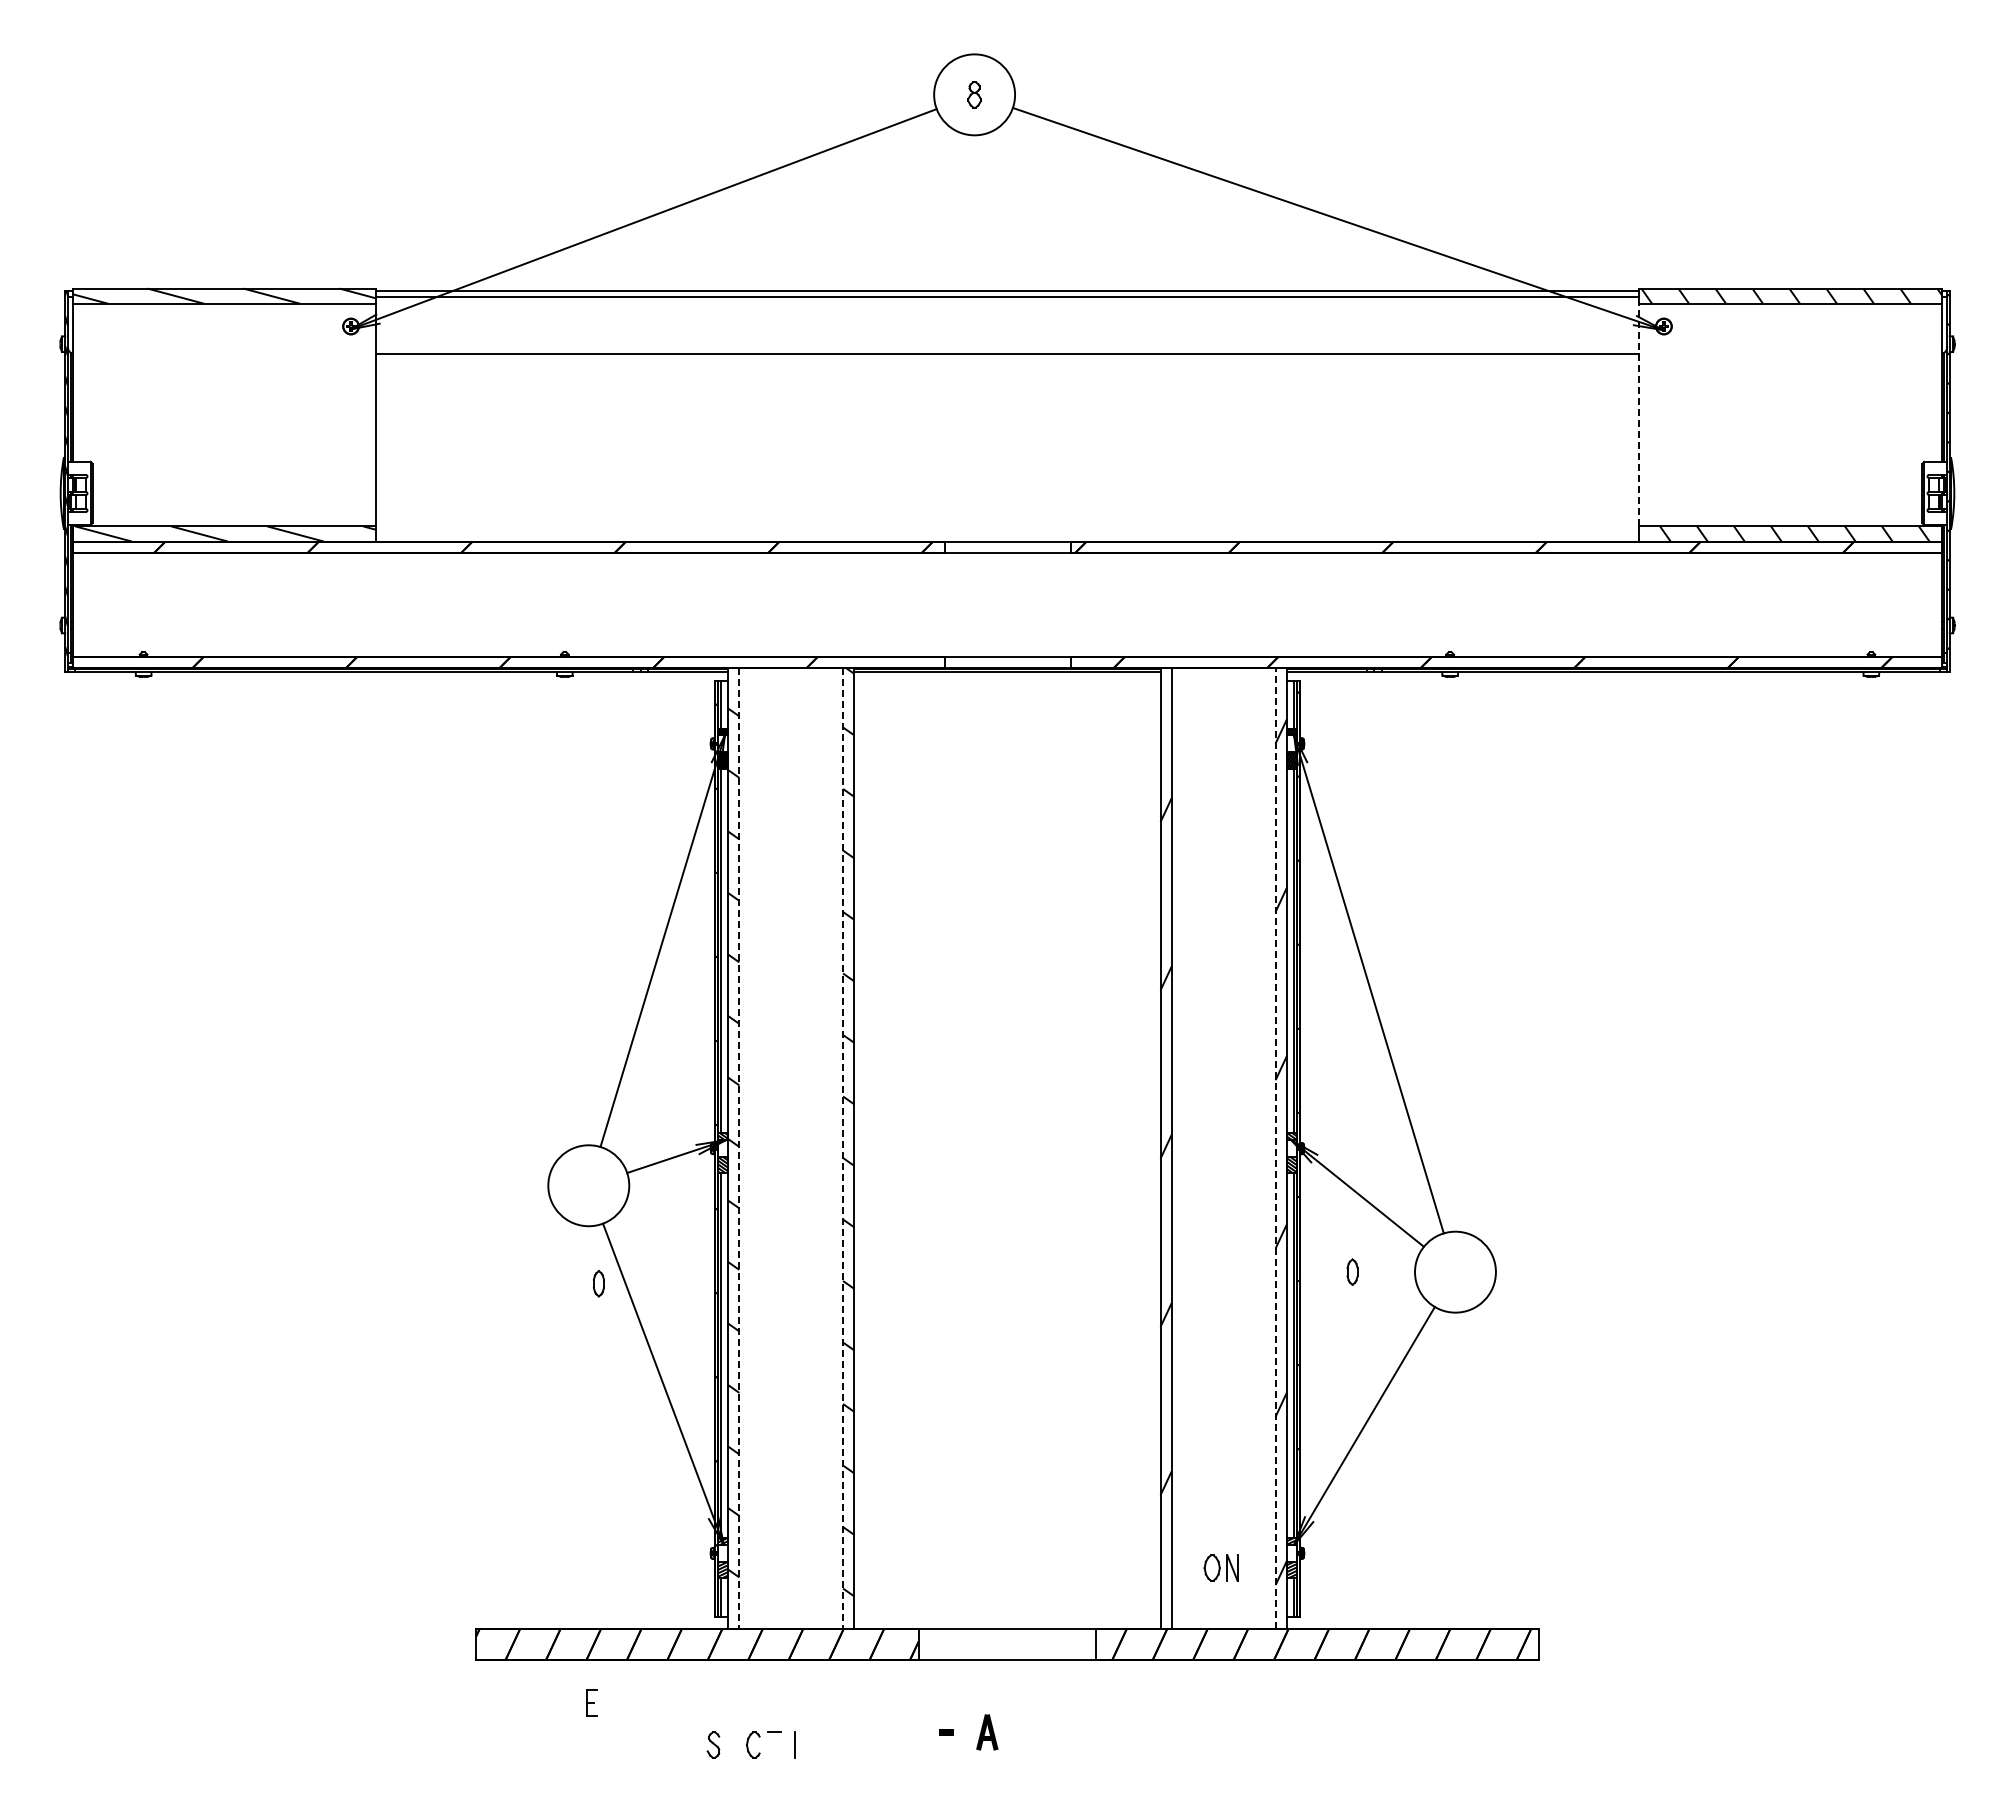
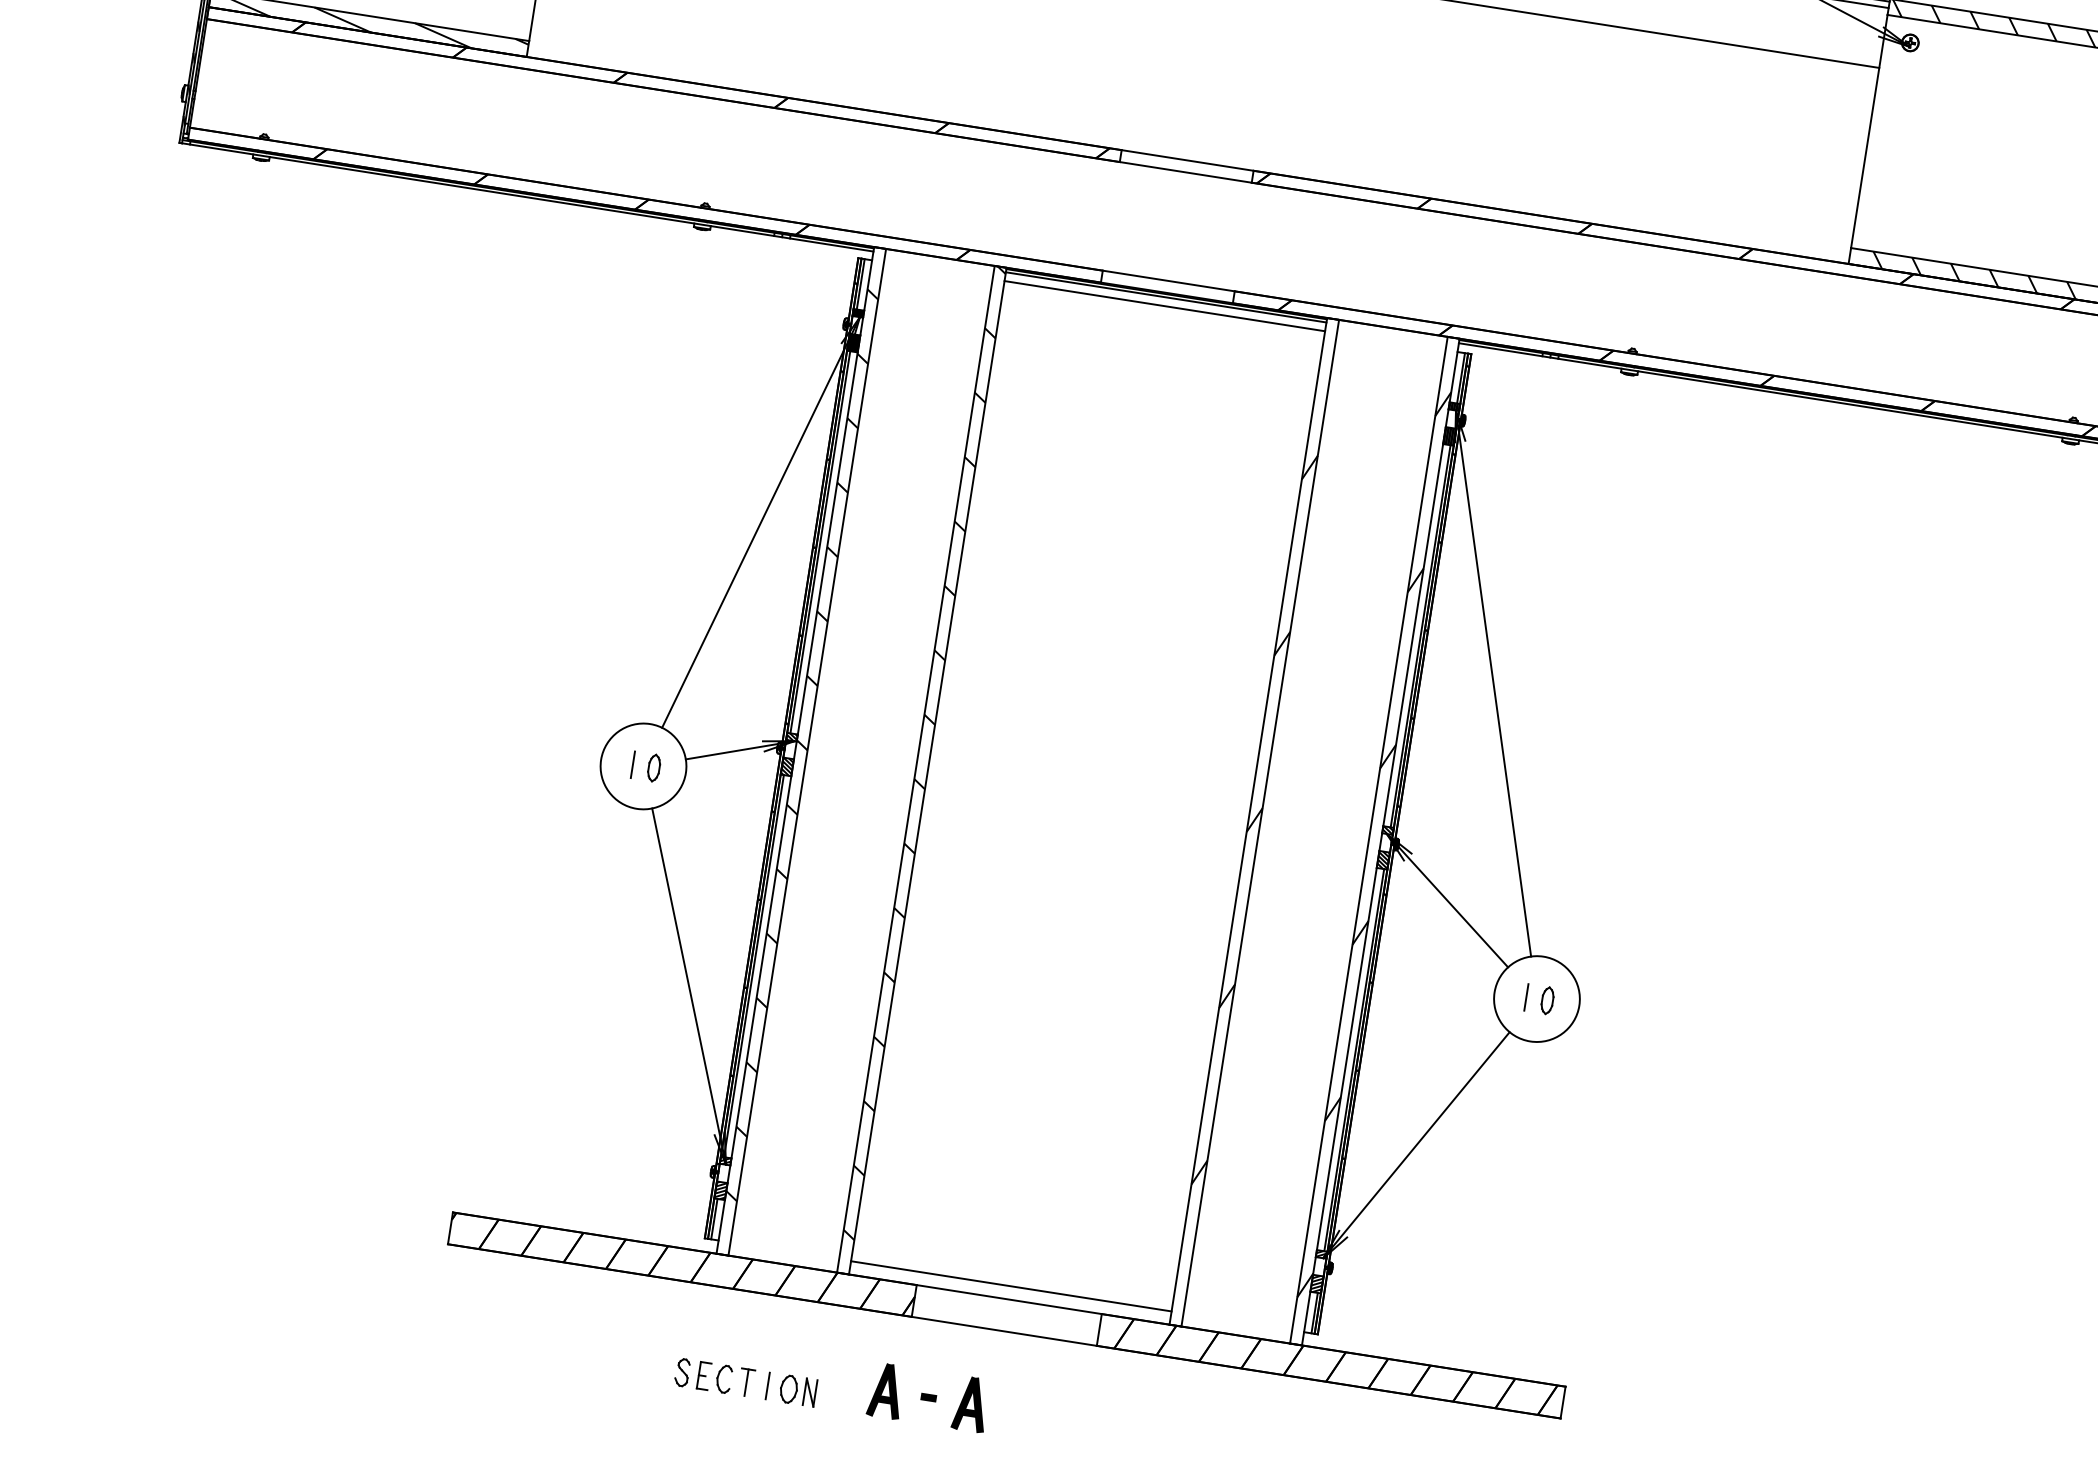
line: (1638, 414) -> (1869, 130), dashed -> solid
line: (1007, 680) -> (1164, 305), added
line: (739, 1148) -> (807, 752), dashed -> solid
line: (843, 1148) -> (916, 769), dashed -> solid
line: (1275, 1148) -> (1368, 840), dashed -> solid
line: (578, 1185) -> (632, 764), added
part: (1352, 1271) -> (1547, 1000), moved
line: (1445, 1271) -> (1526, 996), added
part: (598, 1283) -> (653, 767), moved
part: (1220, 1567) -> (797, 1390), moved
line: (1007, 1616) -> (1011, 1286), added
part: (591, 1702) -> (703, 1375), moved
part: (906, 1732) -> (886, 1391), added
part: (987, 1732) -> (971, 1404), size x1.43
line: (774, 1744) -> (746, 1382), added

